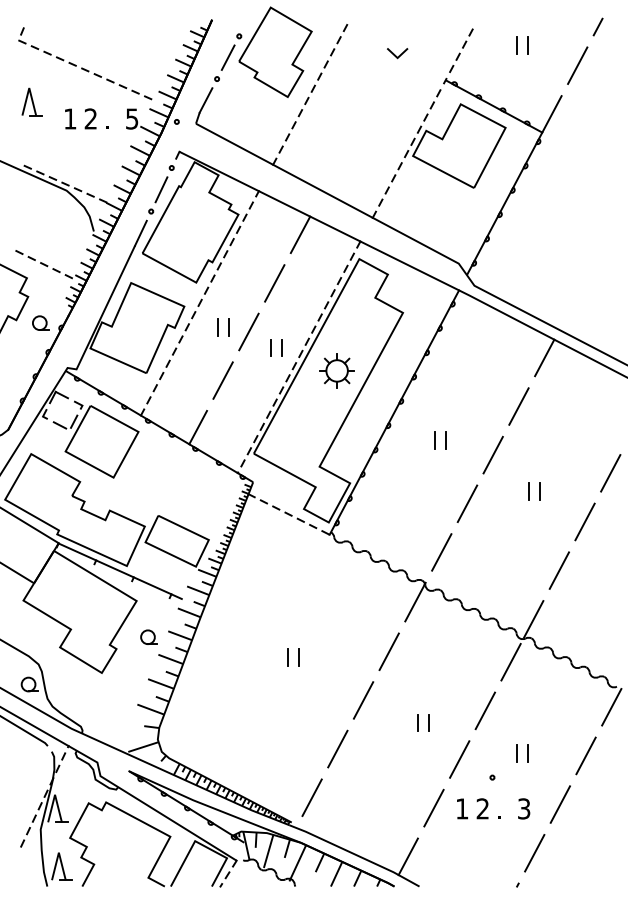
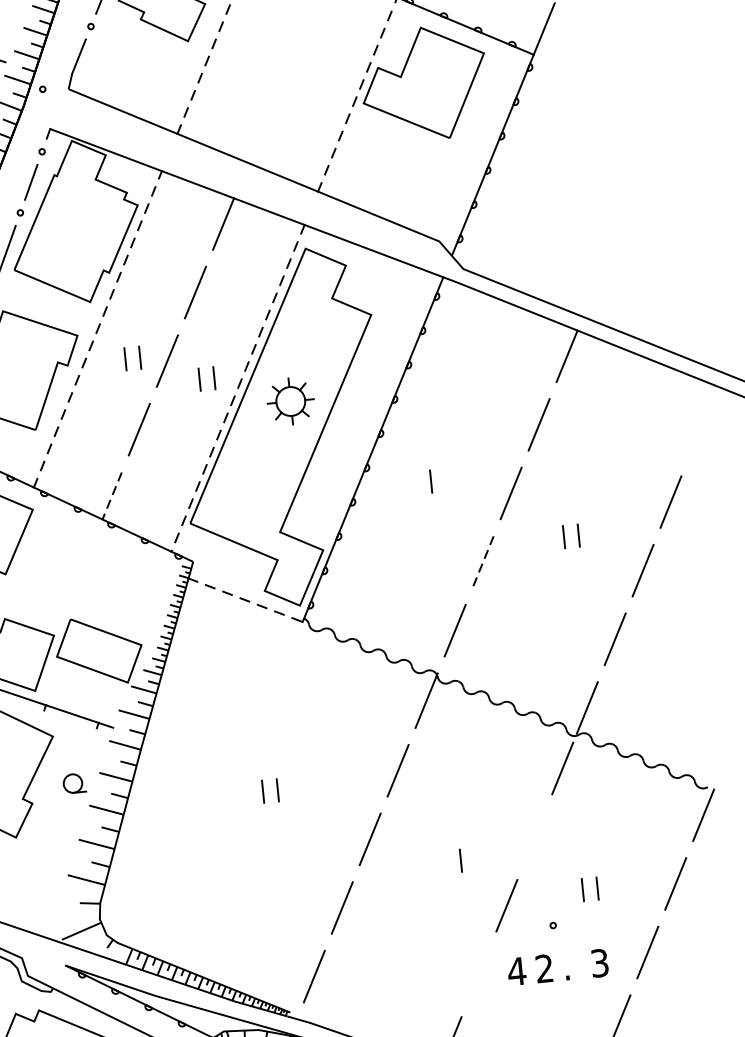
line: (198, 427) -> (112, 495), solid -> dashed
line: (445, 440) -> (445, 480), removed
line: (467, 503) -> (483, 561), solid -> dashed
line: (485, 710) -> (534, 836), removed
line: (417, 722) -> (445, 861), removed
line: (433, 807) -> (478, 973), removed
text: (461, 808) -> (515, 971), 1 -> 4

